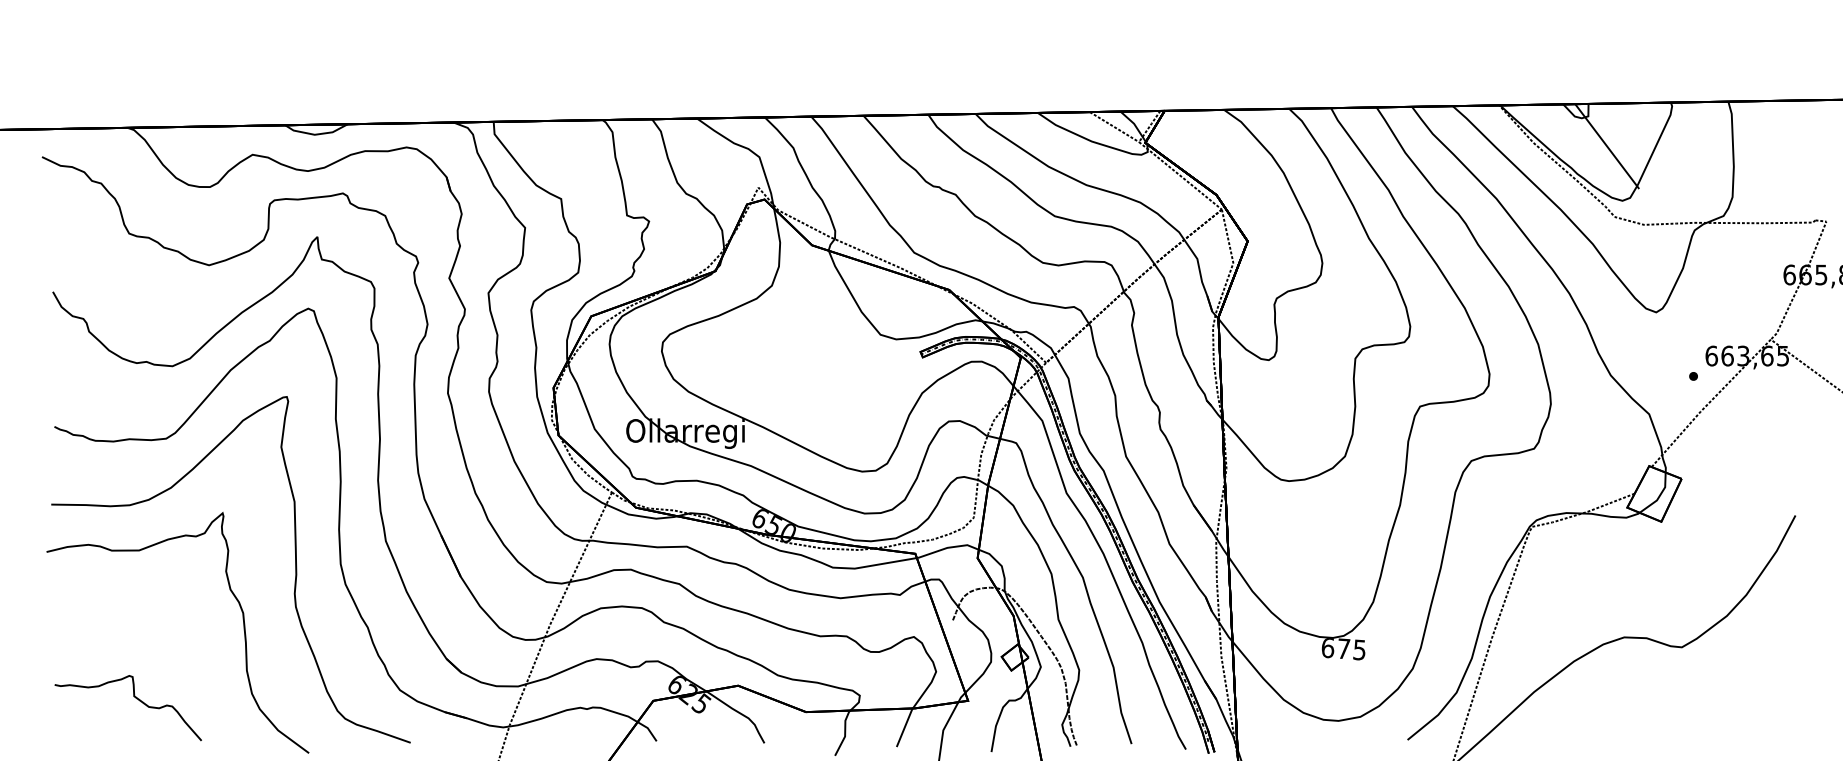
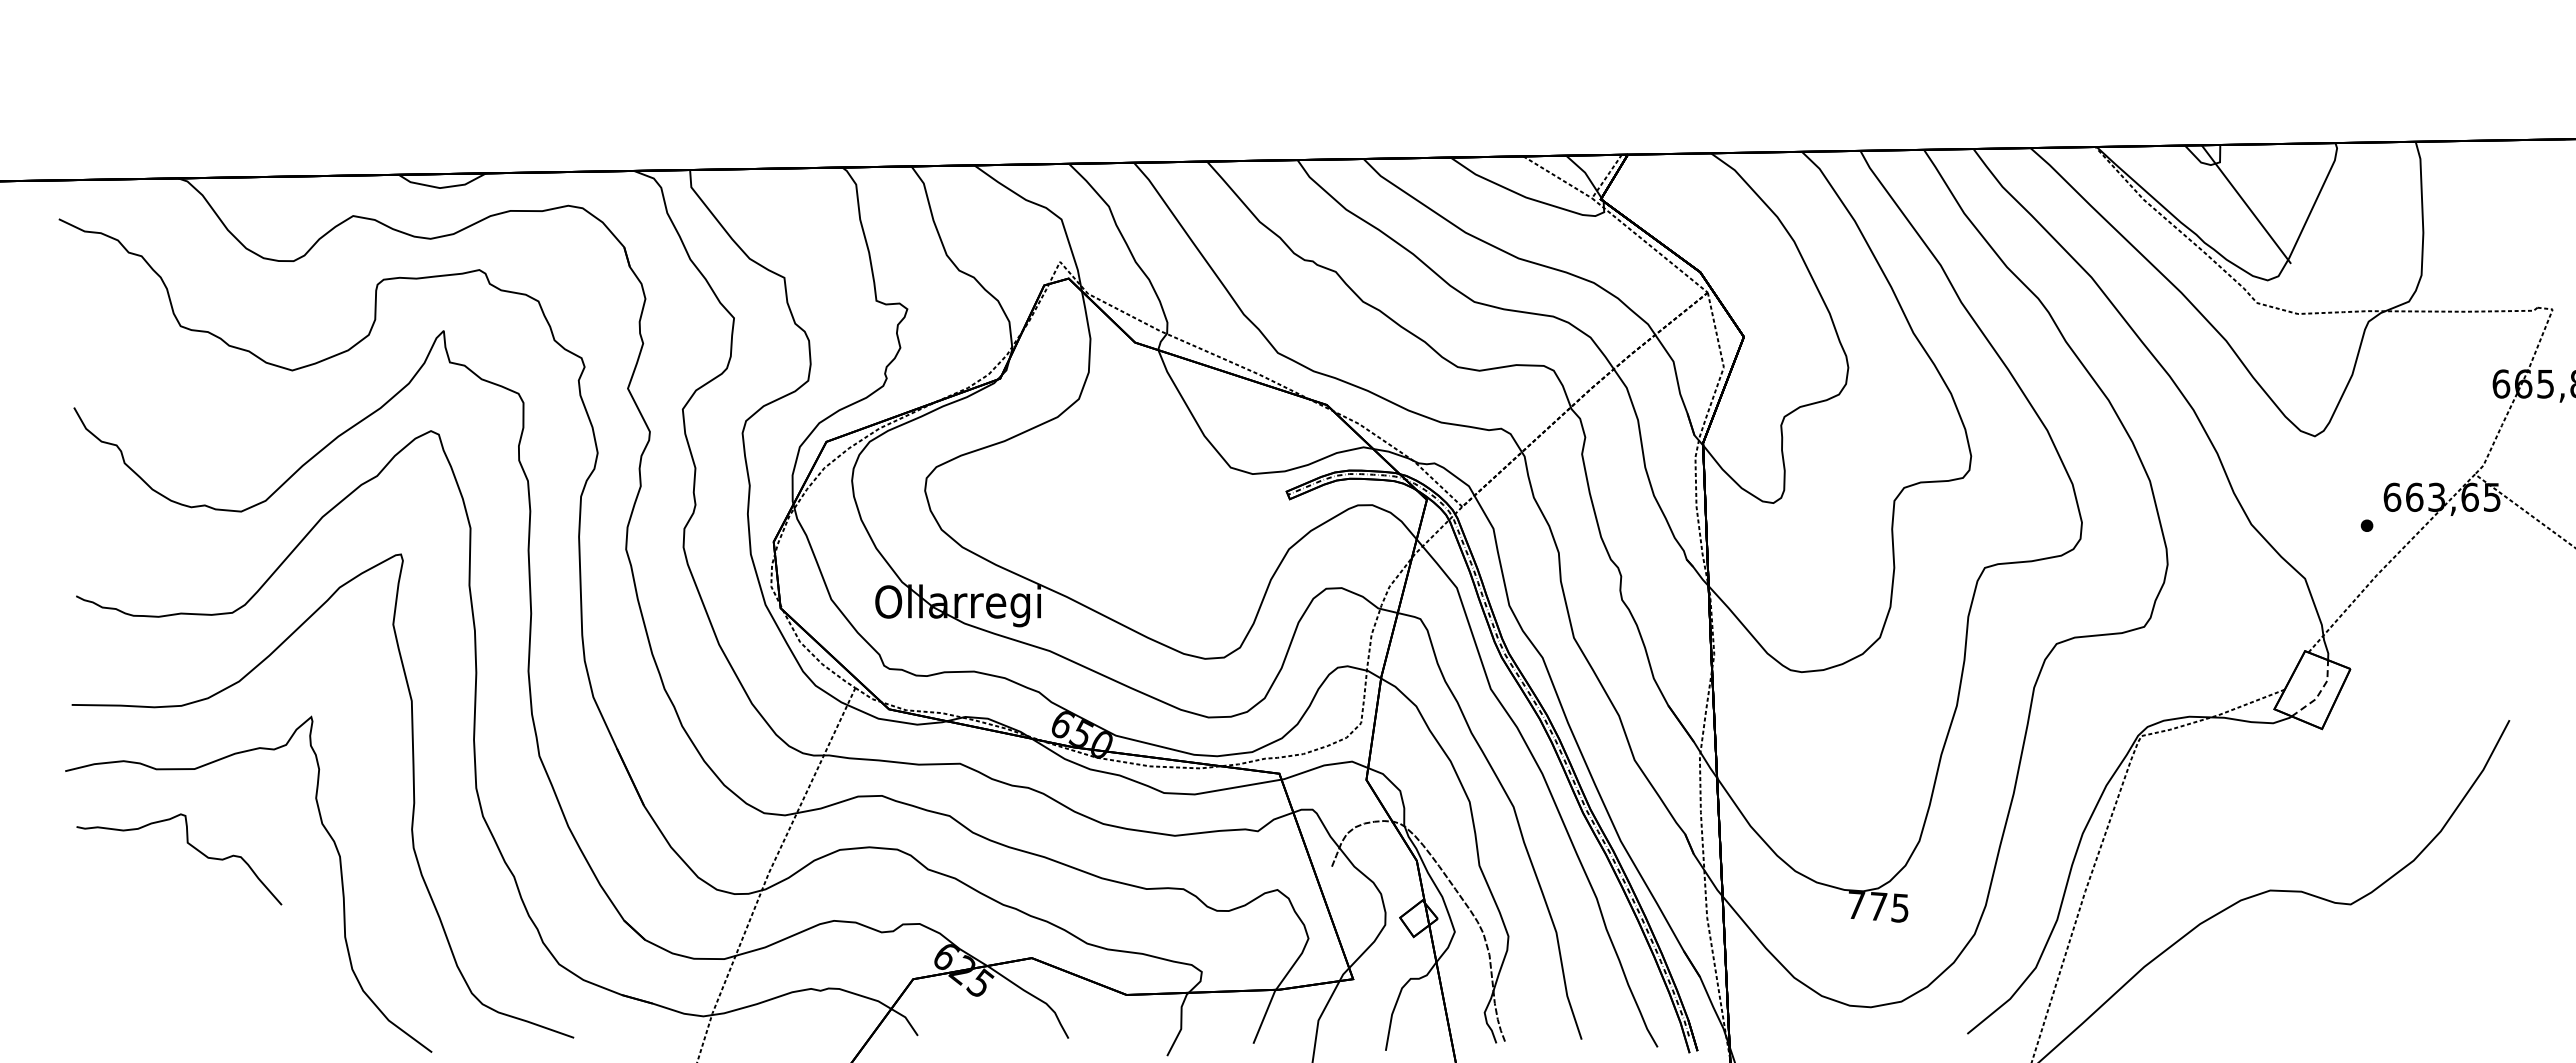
line: (1659, 496) -> (2319, 693), solid -> dashed
text: (1328, 648) -> (1856, 905), 675 -> 775
curve: (135, 698) -> (189, 845), moved

